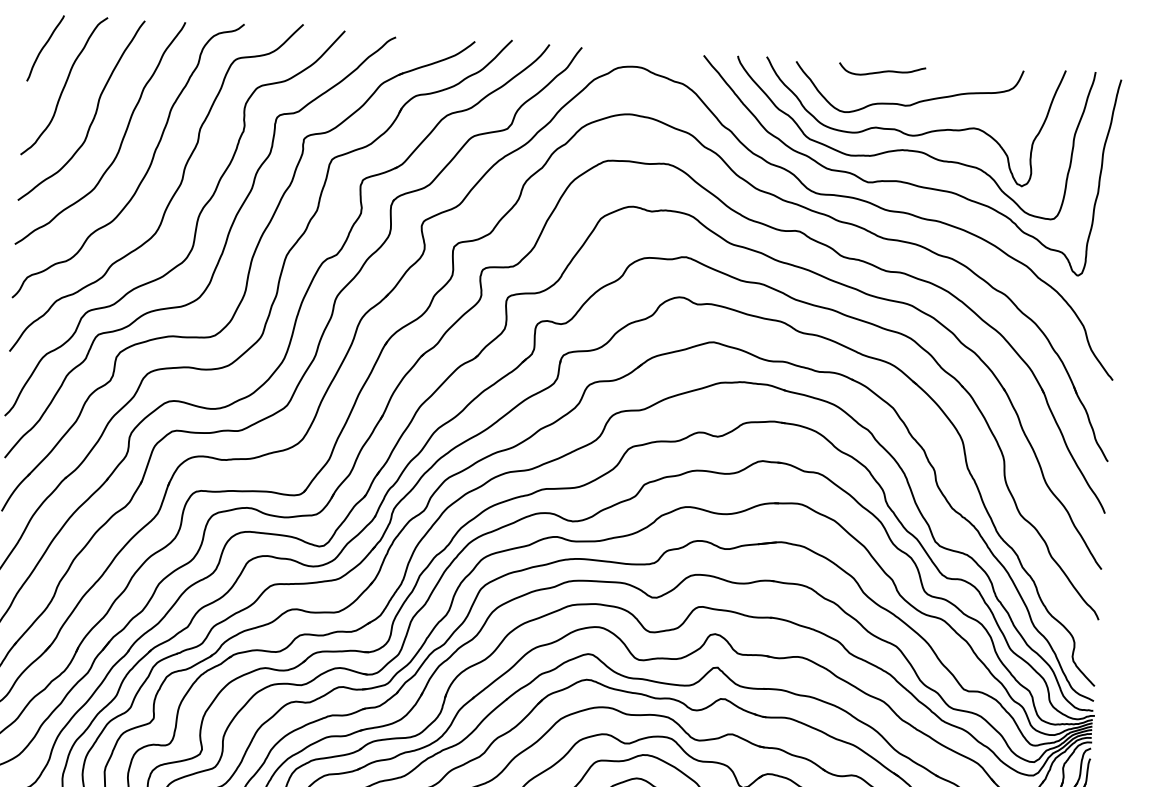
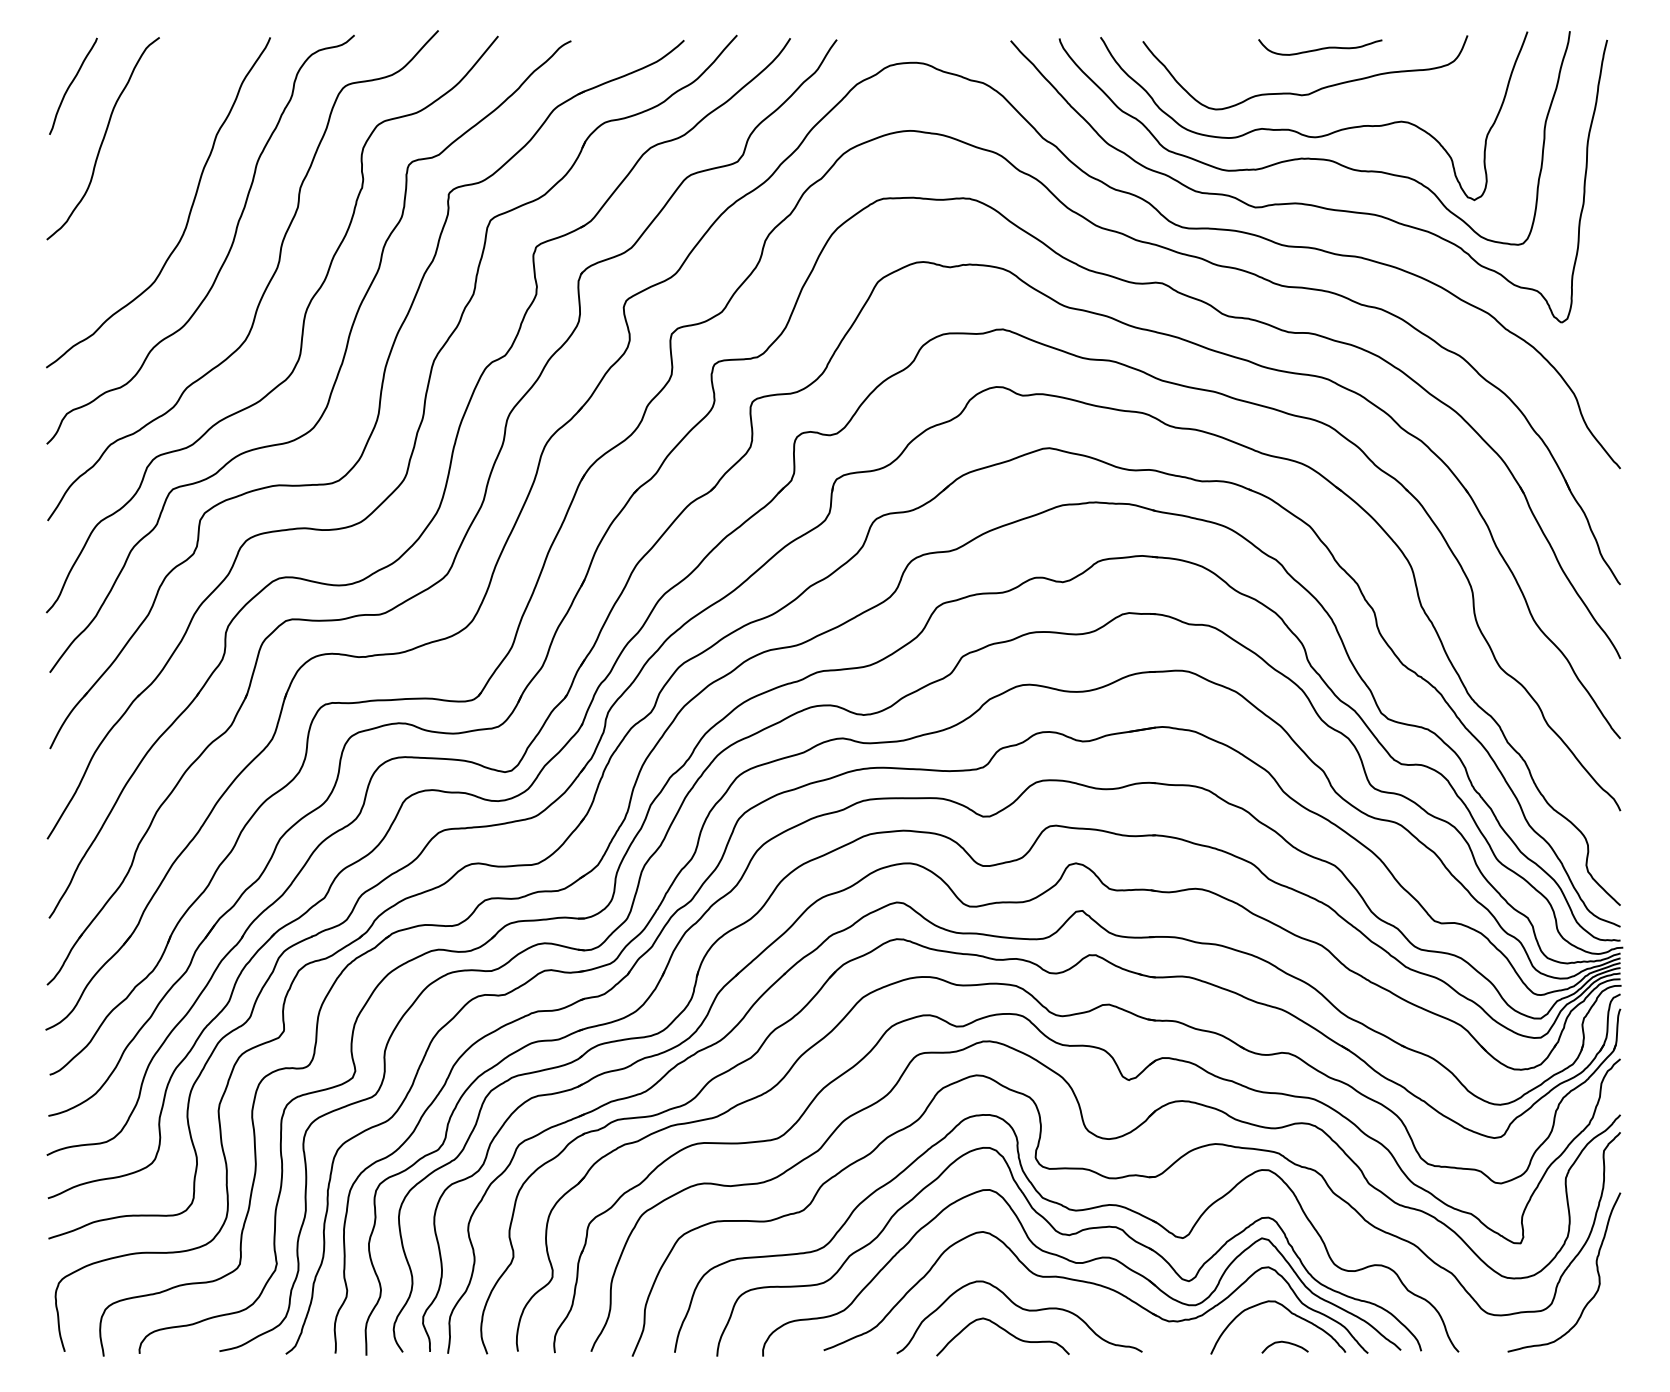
curve: (882, 71) -> (1320, 48), moved
curve: (94, 115) -> (148, 177), removed

